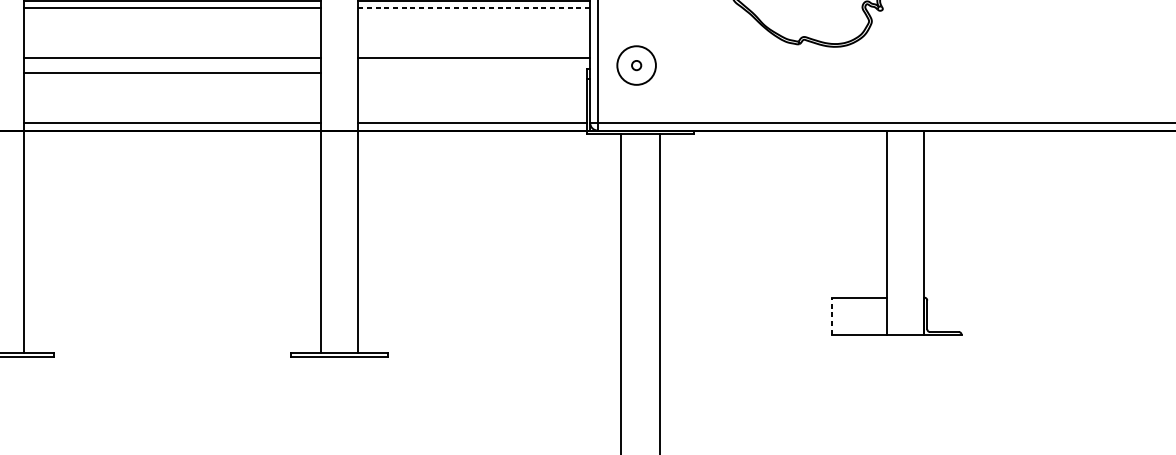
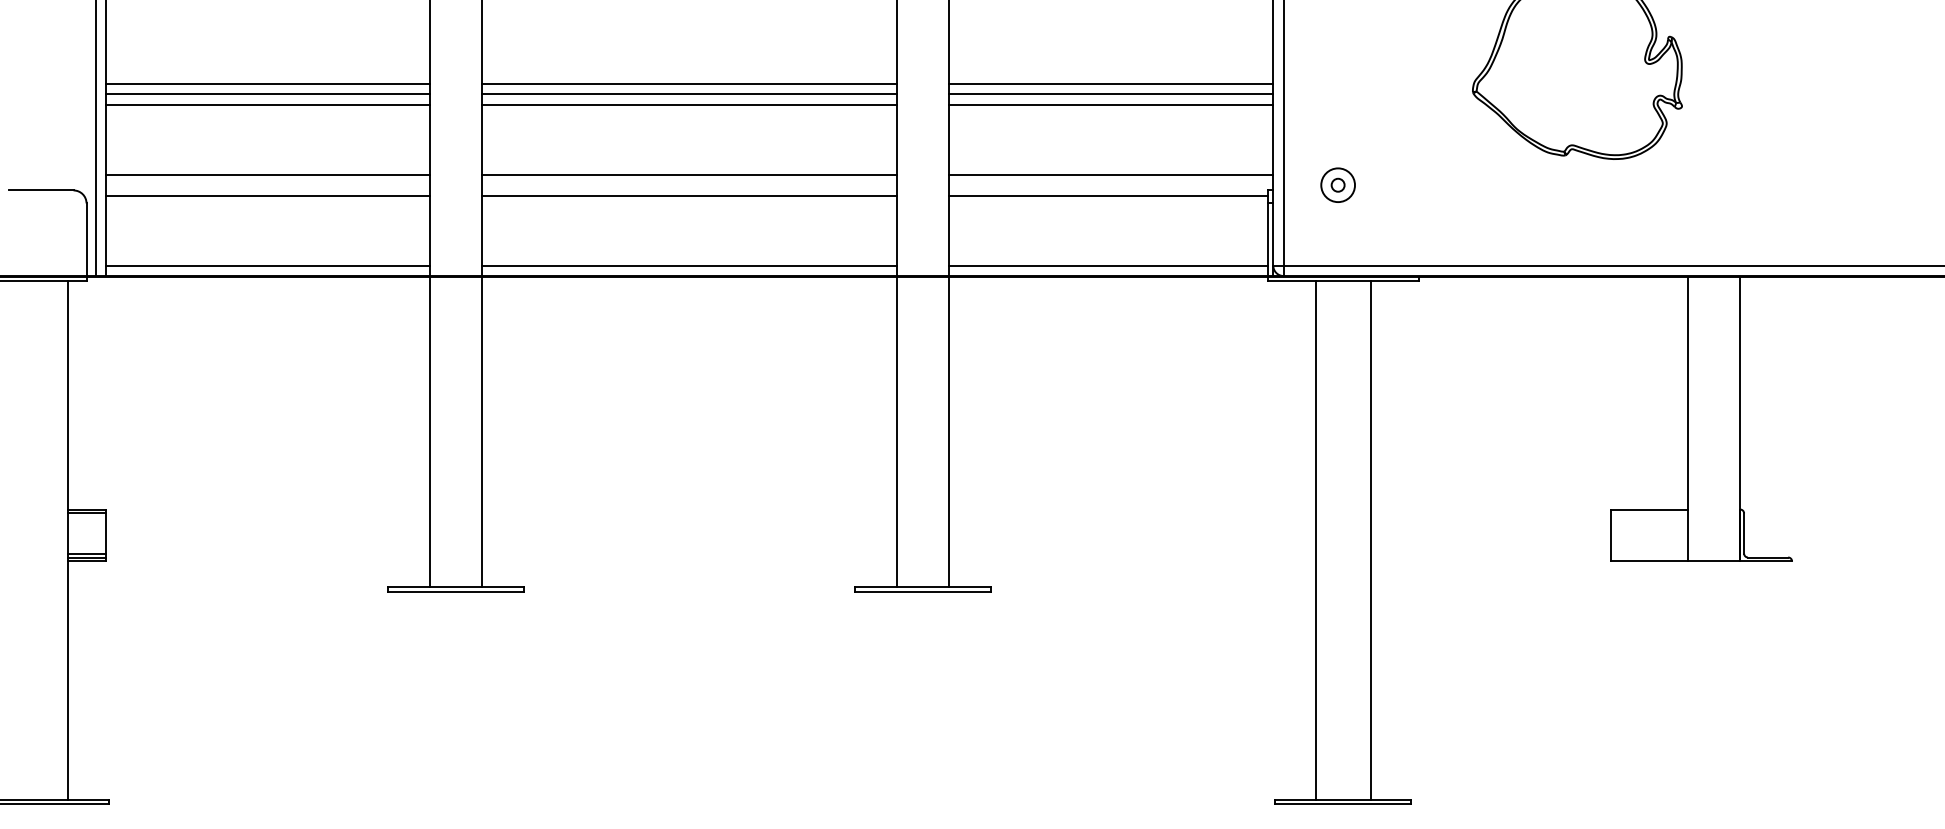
line: (474, 7) -> (1111, 104), dashed -> solid
circle: (636, 65) -> (1338, 185), size x0.62
line: (472, 72) -> (1108, 195), added
line: (831, 316) -> (1610, 535), dashed -> solid

